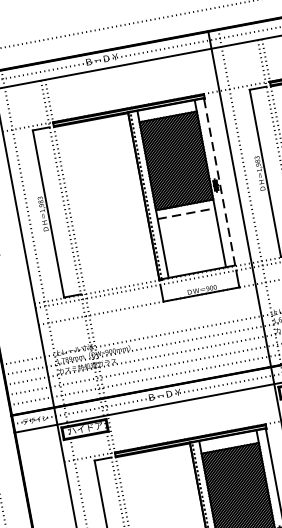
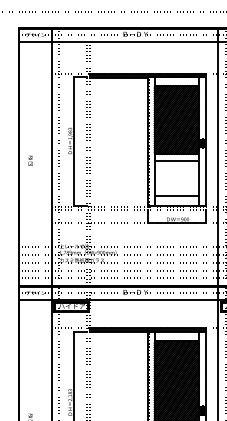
line: (219, 181) -> (205, 141), dashed -> solid
line: (187, 213) -> (177, 160), dashed -> solid
line: (194, 260) -> (176, 196), added

